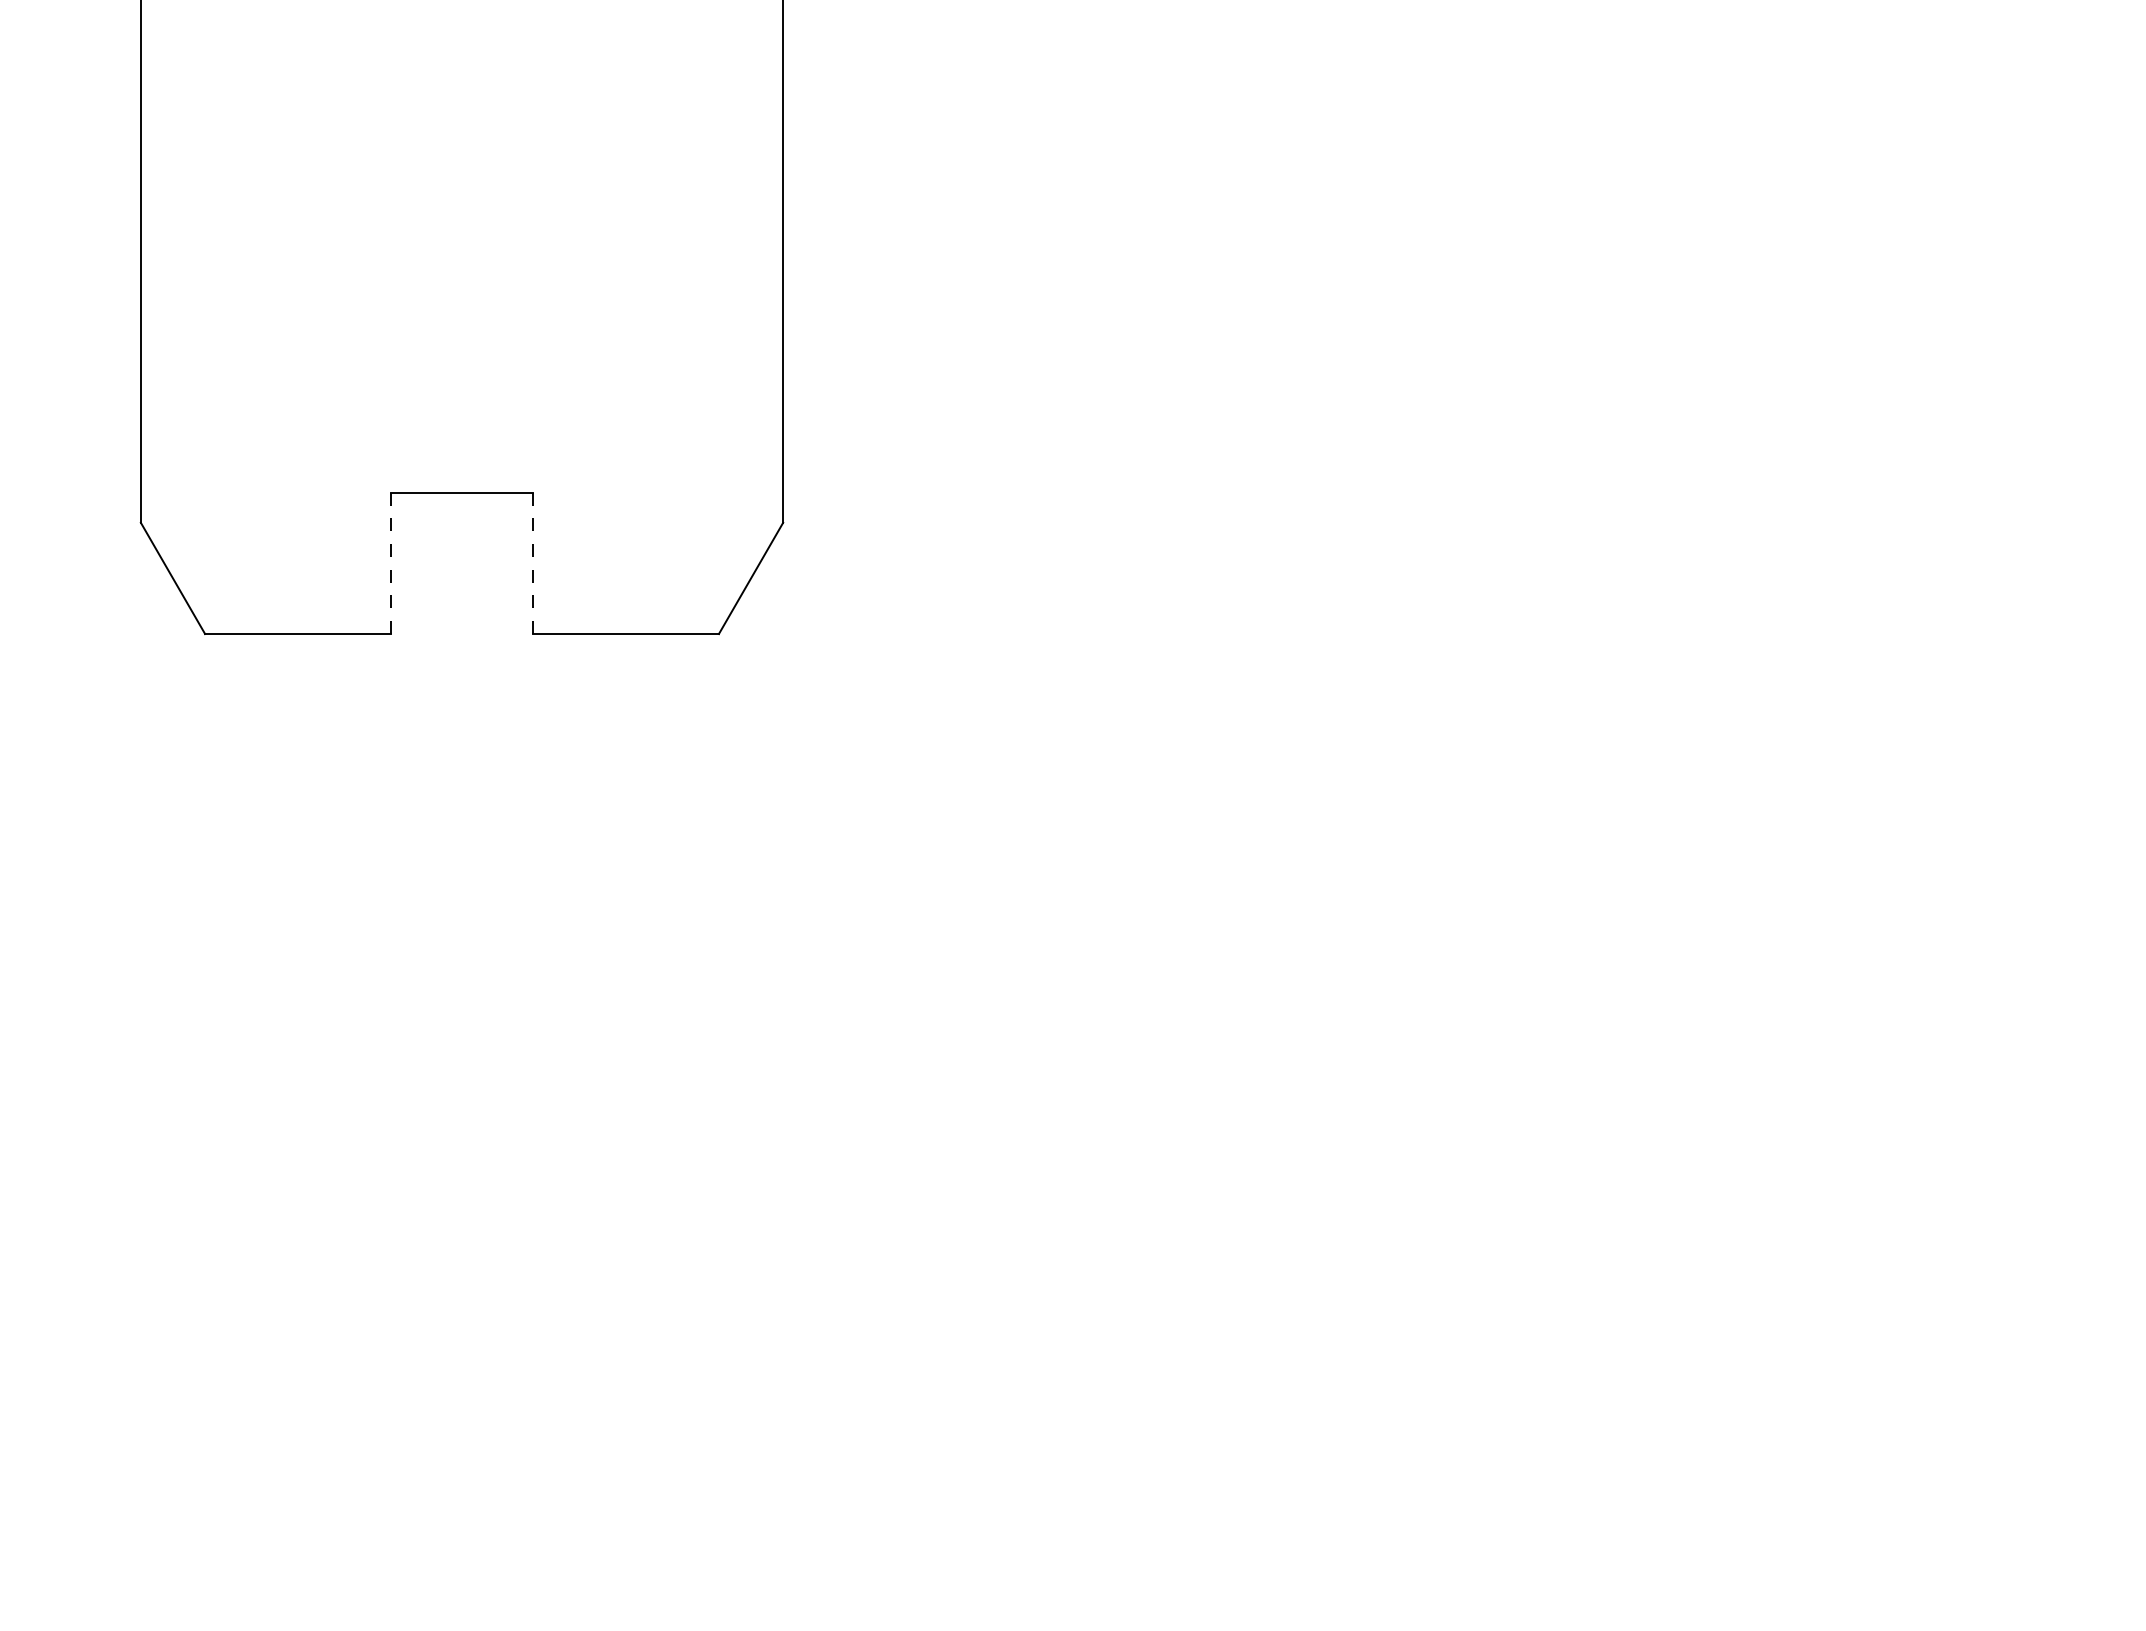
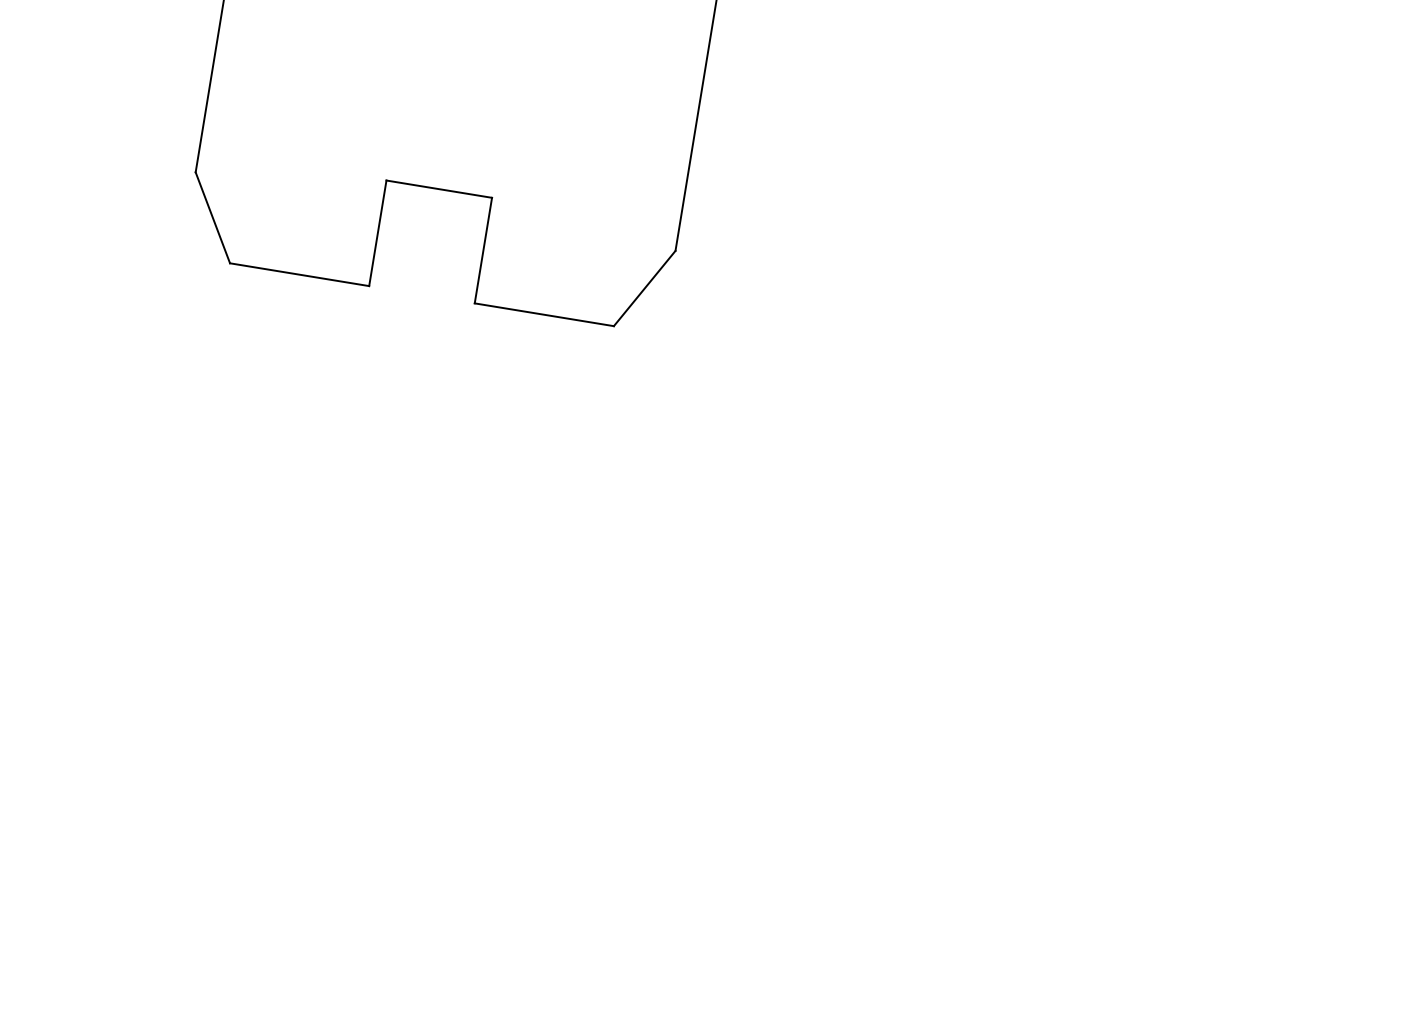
line: (391, 563) -> (377, 233), dashed -> solid
line: (532, 563) -> (483, 250), dashed -> solid

